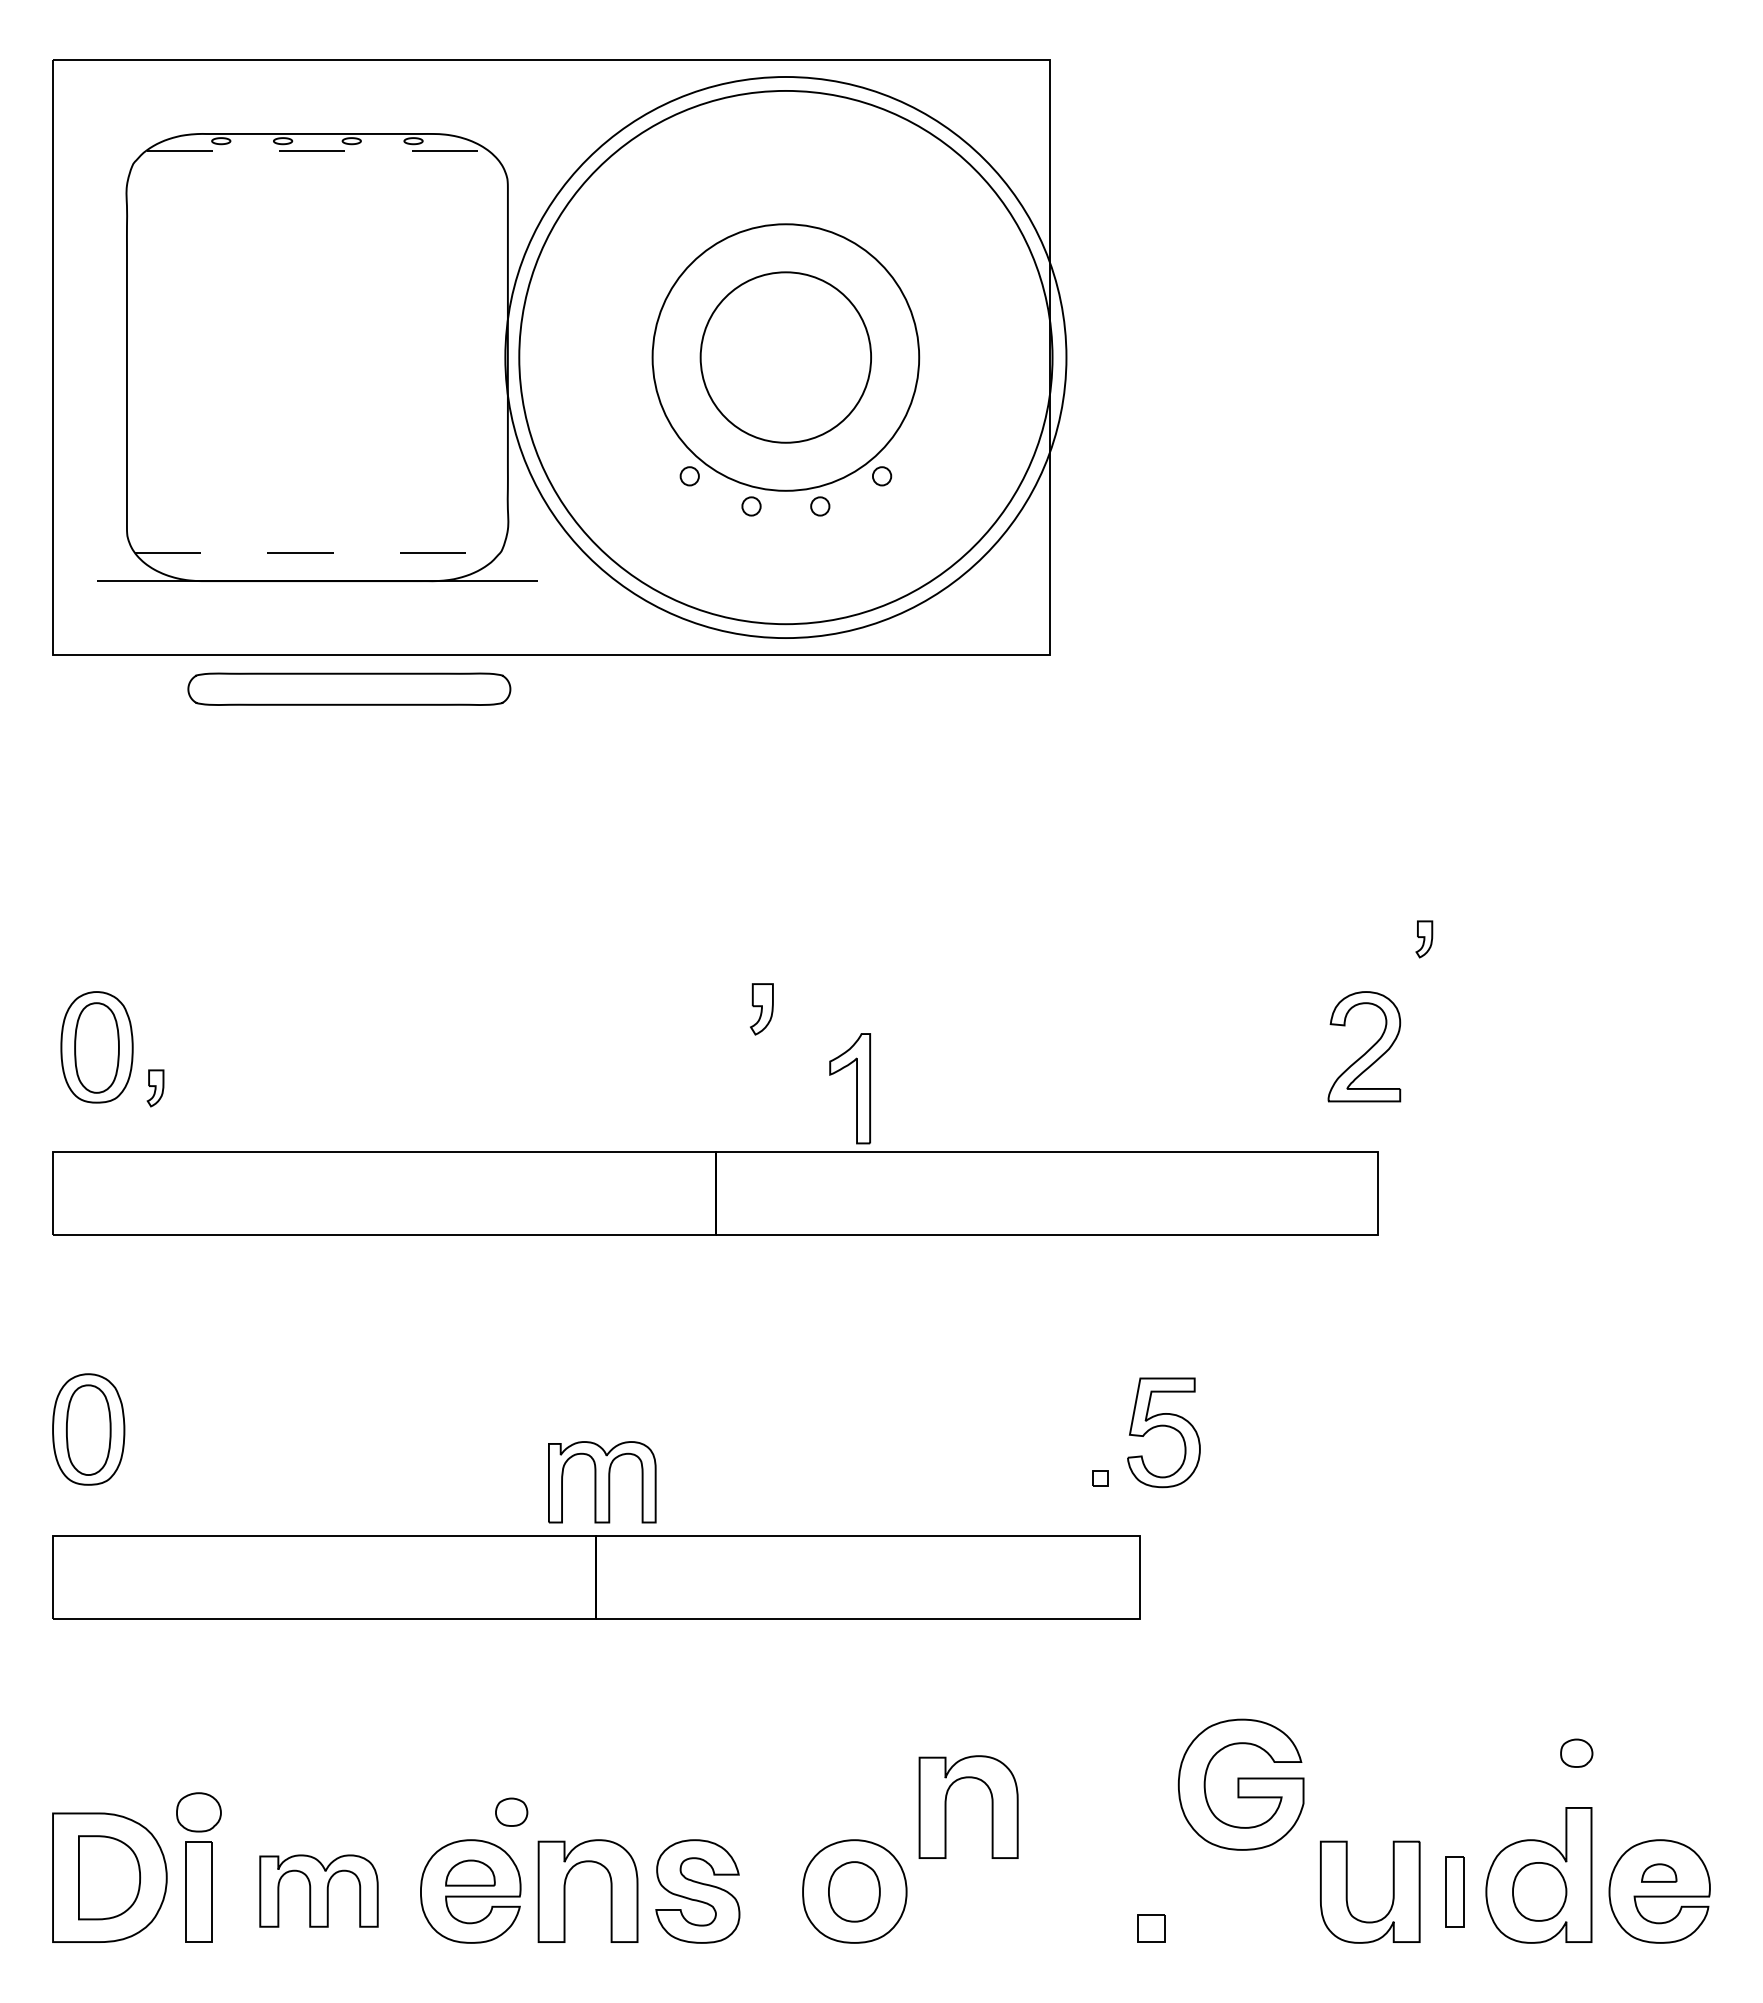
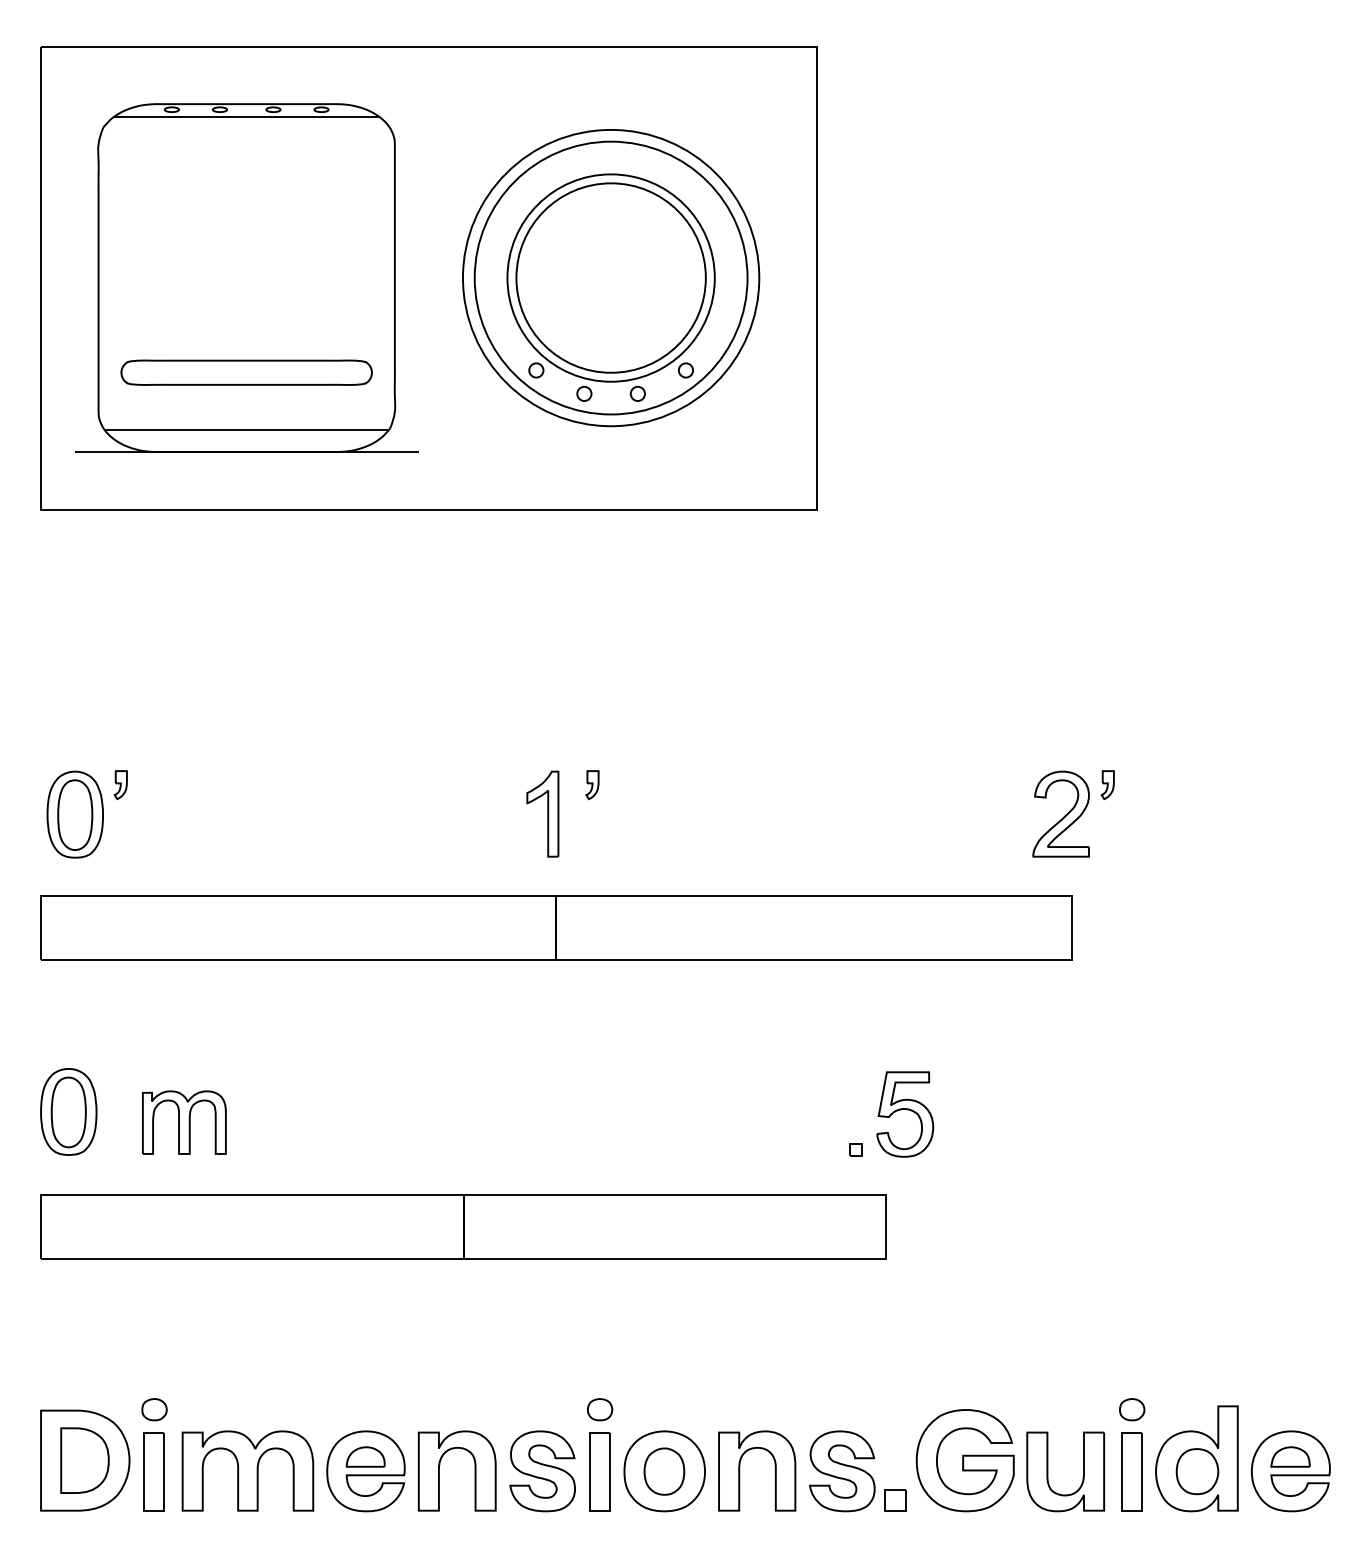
line: (317, 150) -> (246, 117), dashed -> solid
circle: (785, 357) -> (610, 278), size x0.62
circle: (785, 357) -> (610, 278), size x0.71
circle: (785, 357) -> (610, 278), size x1.43
line: (317, 552) -> (246, 429), dashed -> solid
part: (349, 688) -> (246, 372), moved
part: (1424, 939) -> (1107, 785), moved
part: (761, 1009) -> (592, 785), size x0.71
part: (155, 1088) -> (120, 785), moved
part: (856, 1088) -> (547, 814), moved
part: (602, 1482) -> (184, 1122), moved
part: (1576, 1752) -> (1132, 1409), moved
part: (1240, 1784) -> (964, 1460), moved
part: (946, 1806) -> (739, 1470), moved
part: (198, 1811) -> (154, 1409), size x0.71
part: (511, 1811) -> (599, 1409), moved
part: (1658, 1872) -> (1289, 1456), size x1.43
part: (318, 1890) -> (247, 1470), size x1.43
part: (771, 1891) -> (599, 1471), added
part: (1082, 1891) -> (841, 1471), added
part: (1454, 1891) -> (1131, 1471), size x1.43

